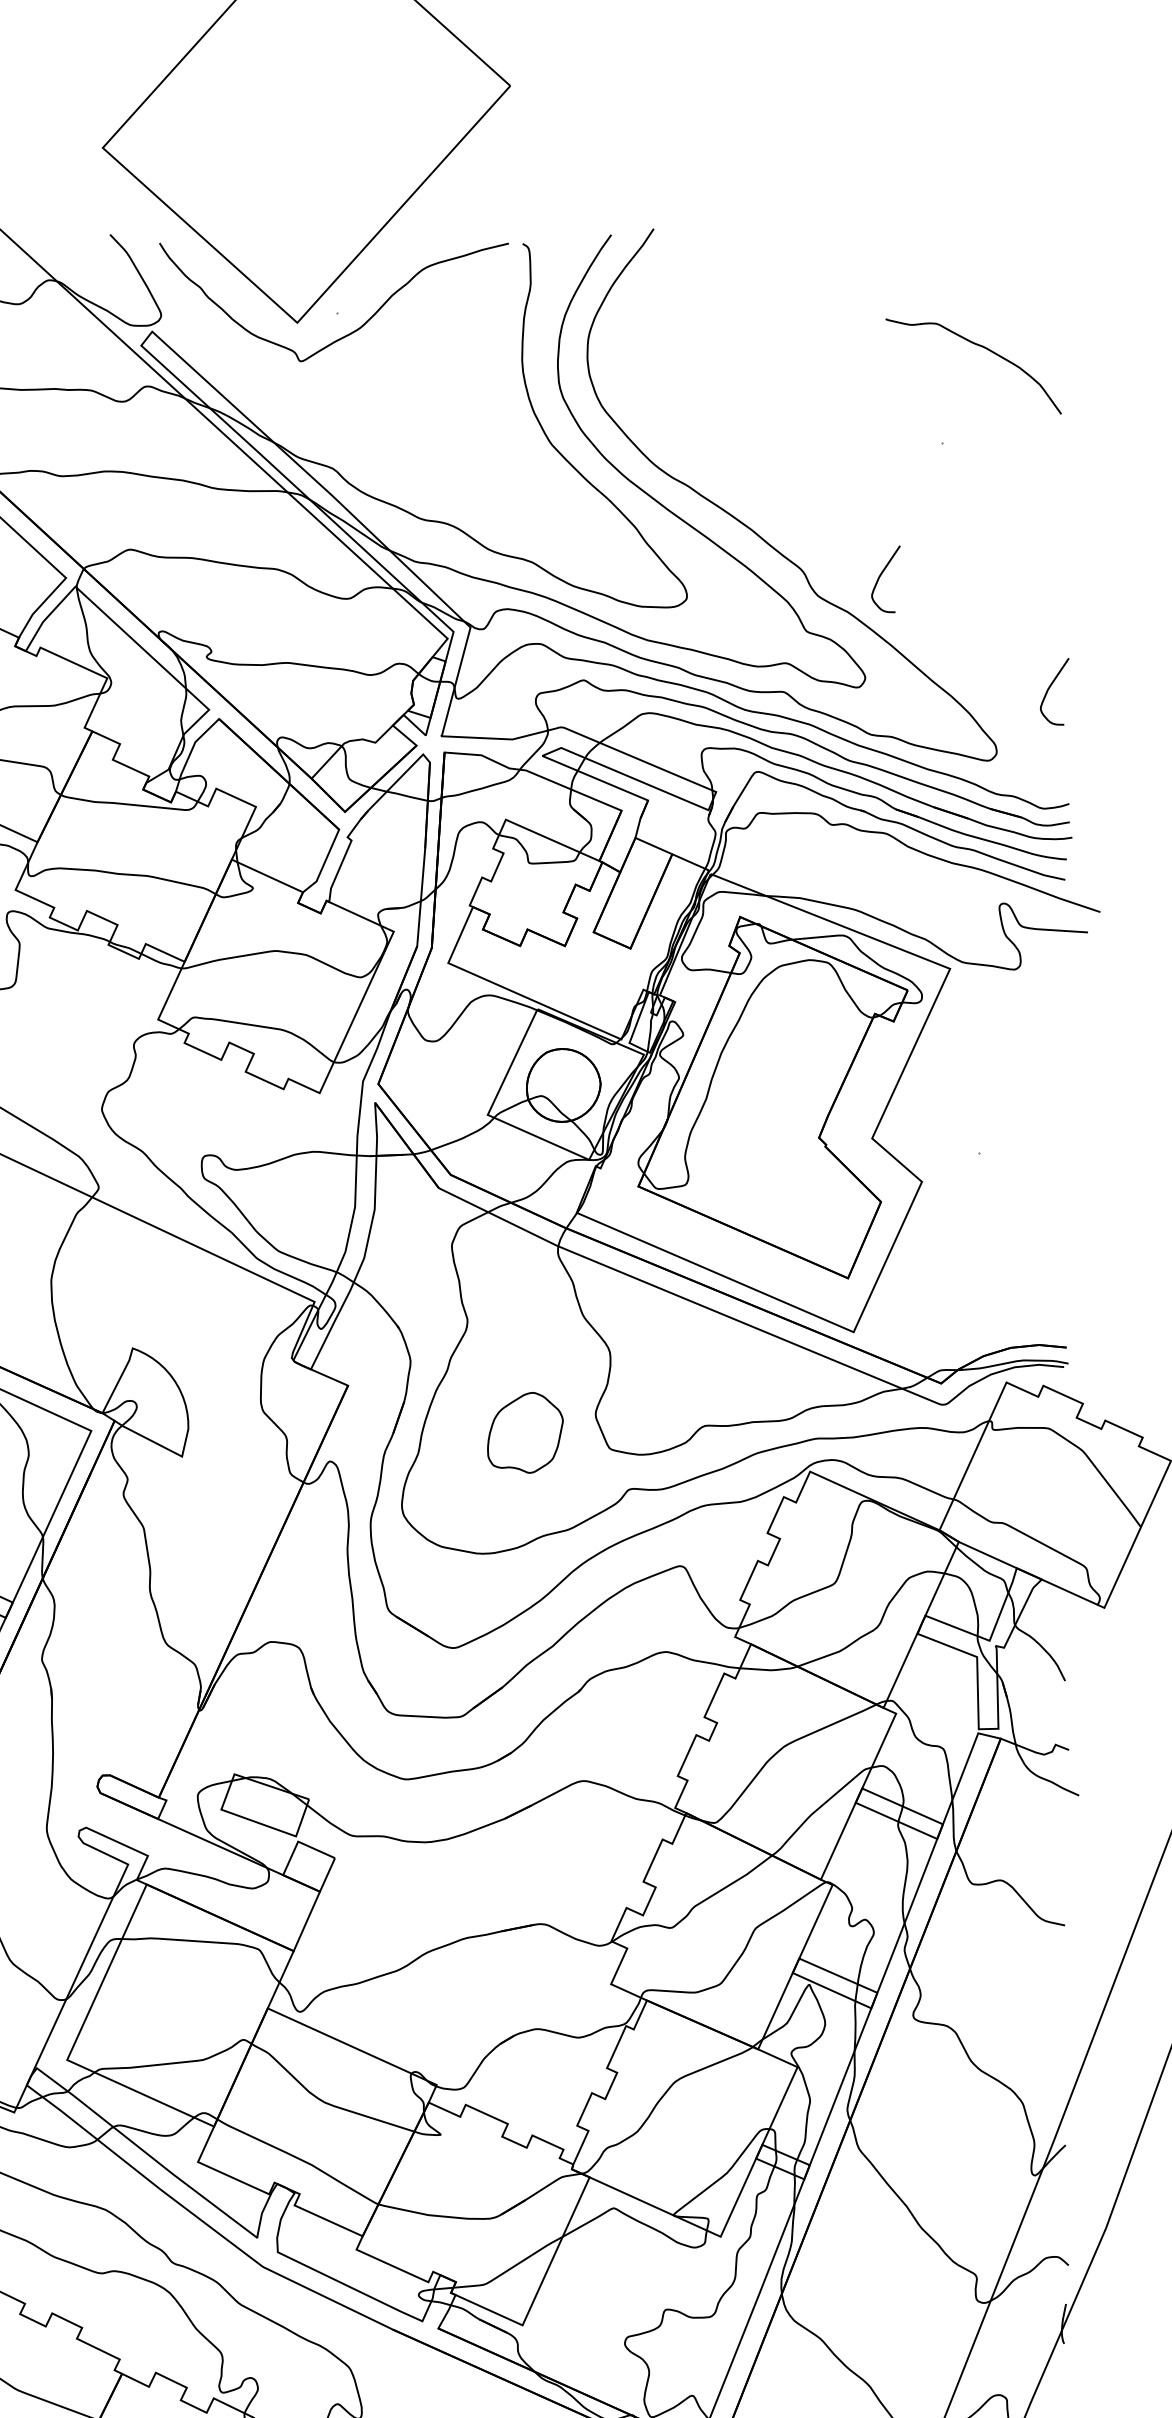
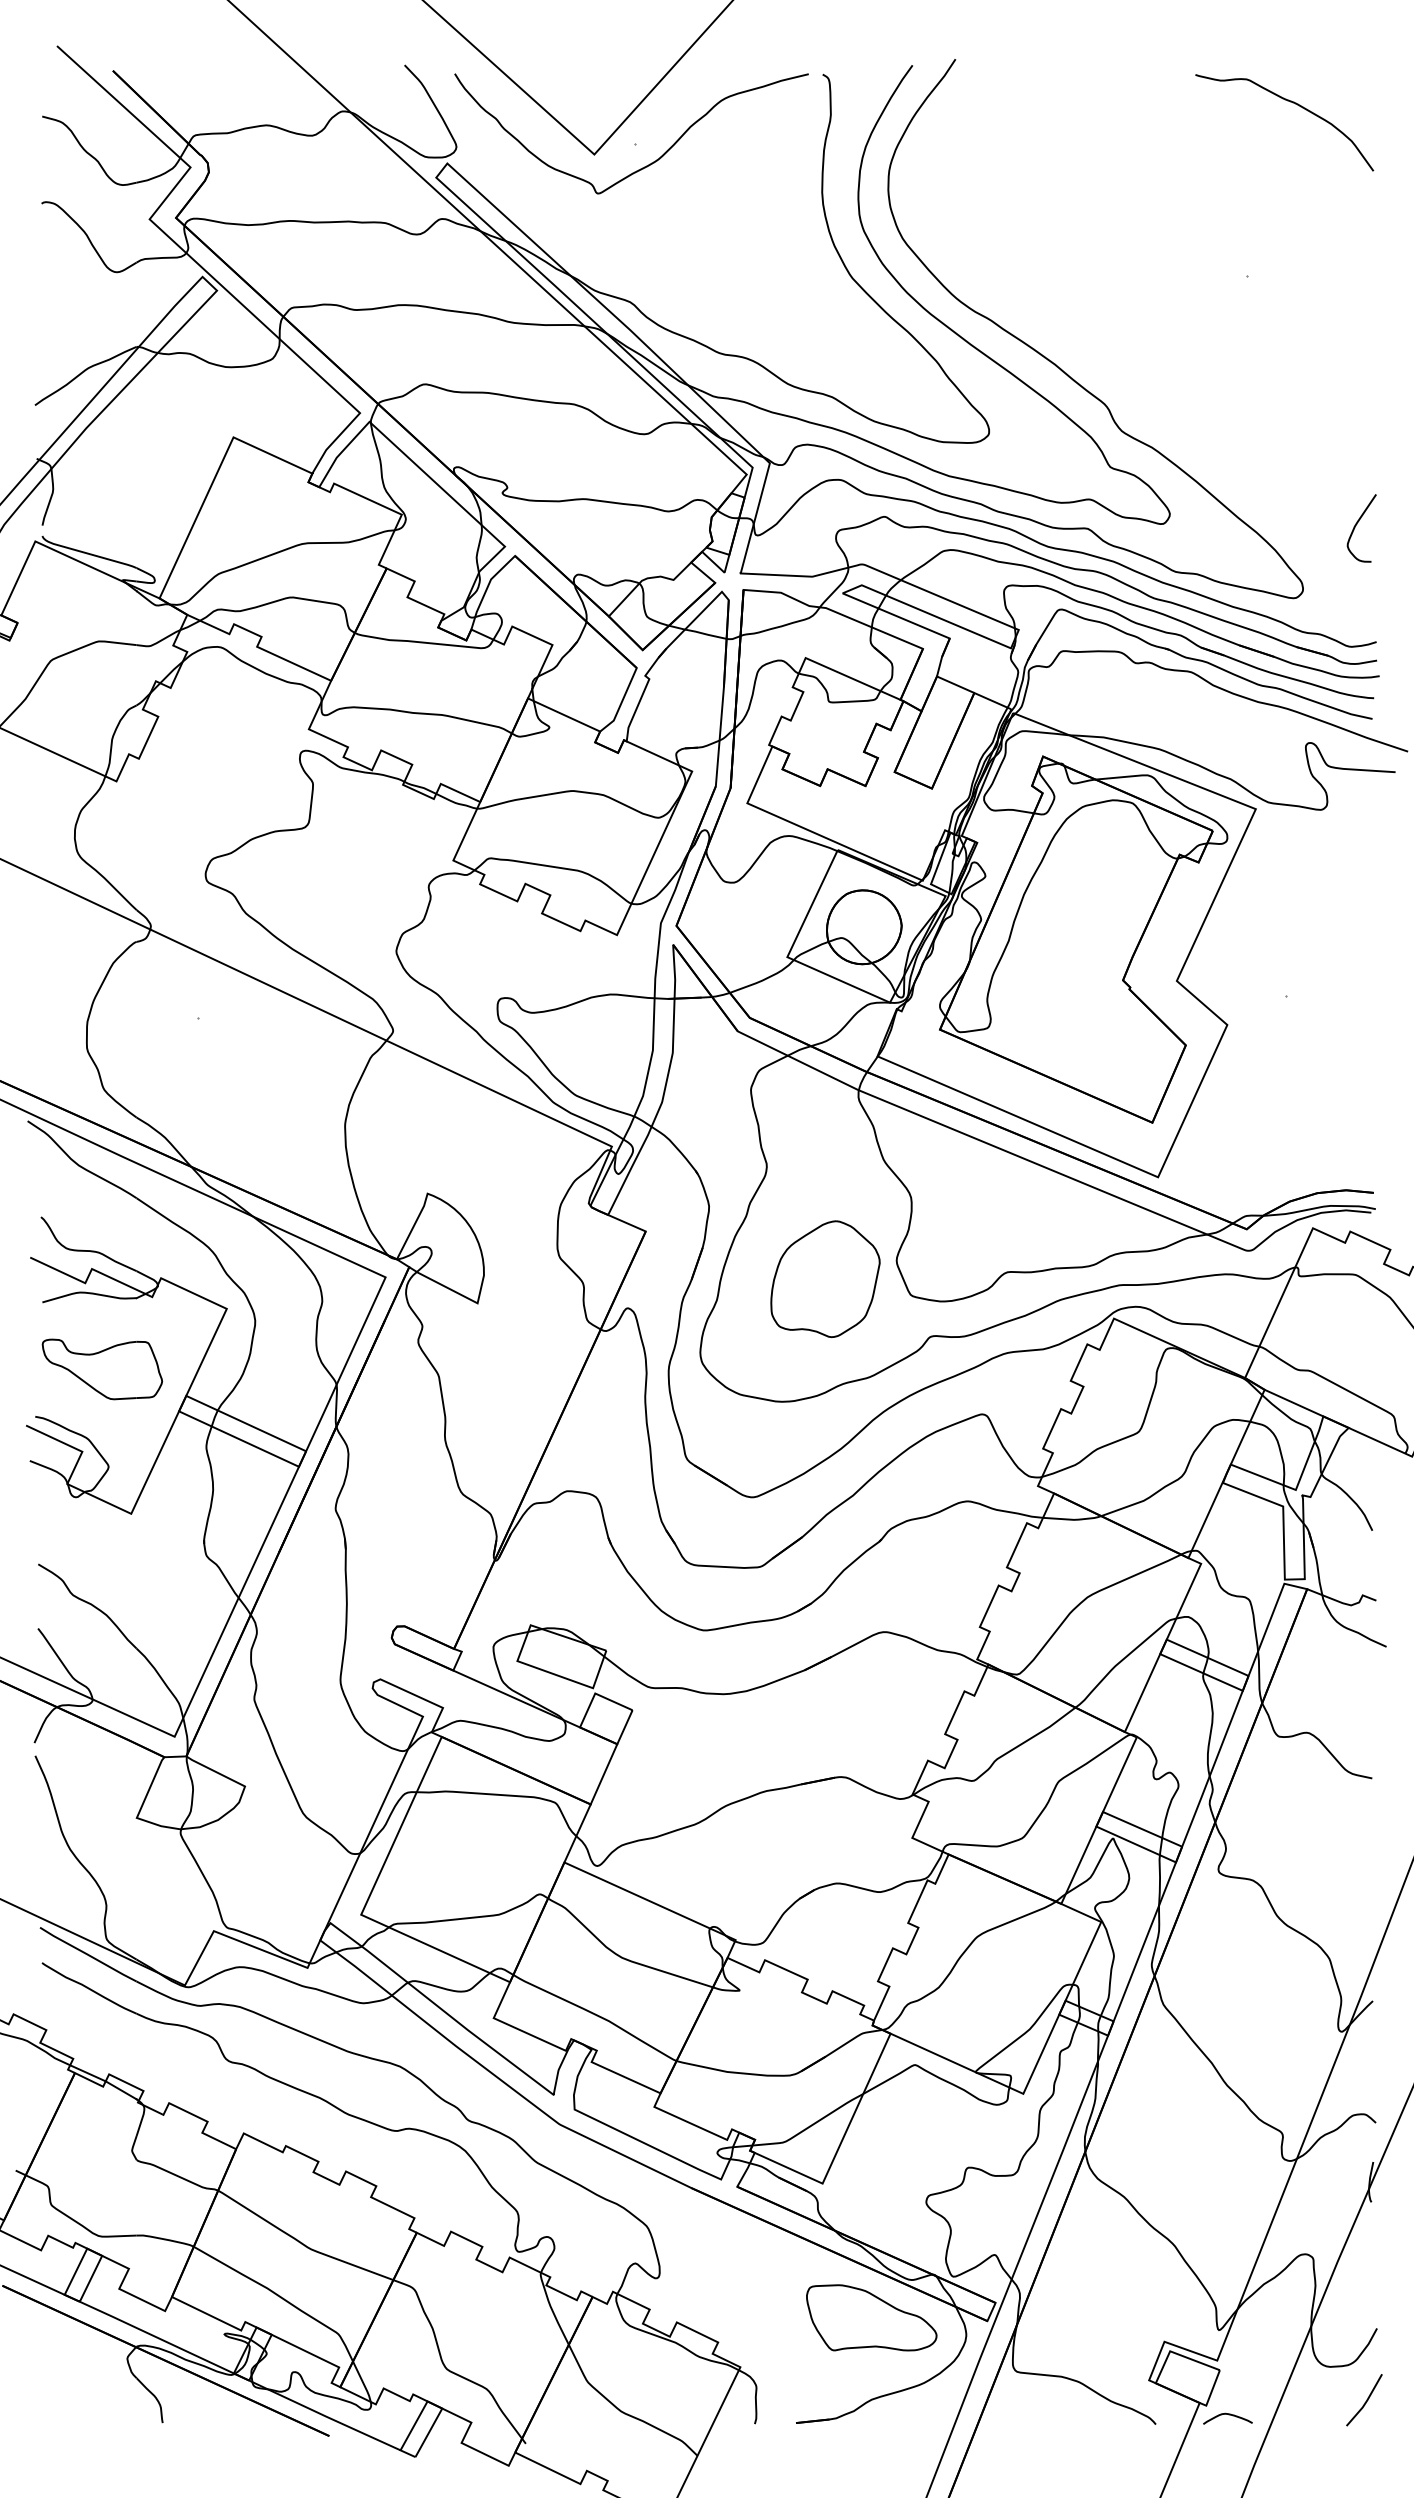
curve: (979, 346) -> (1290, 102), moved
curve: (881, 575) -> (1186, 410), removed
part: (525, 1433) -> (825, 1279), size x1.43

